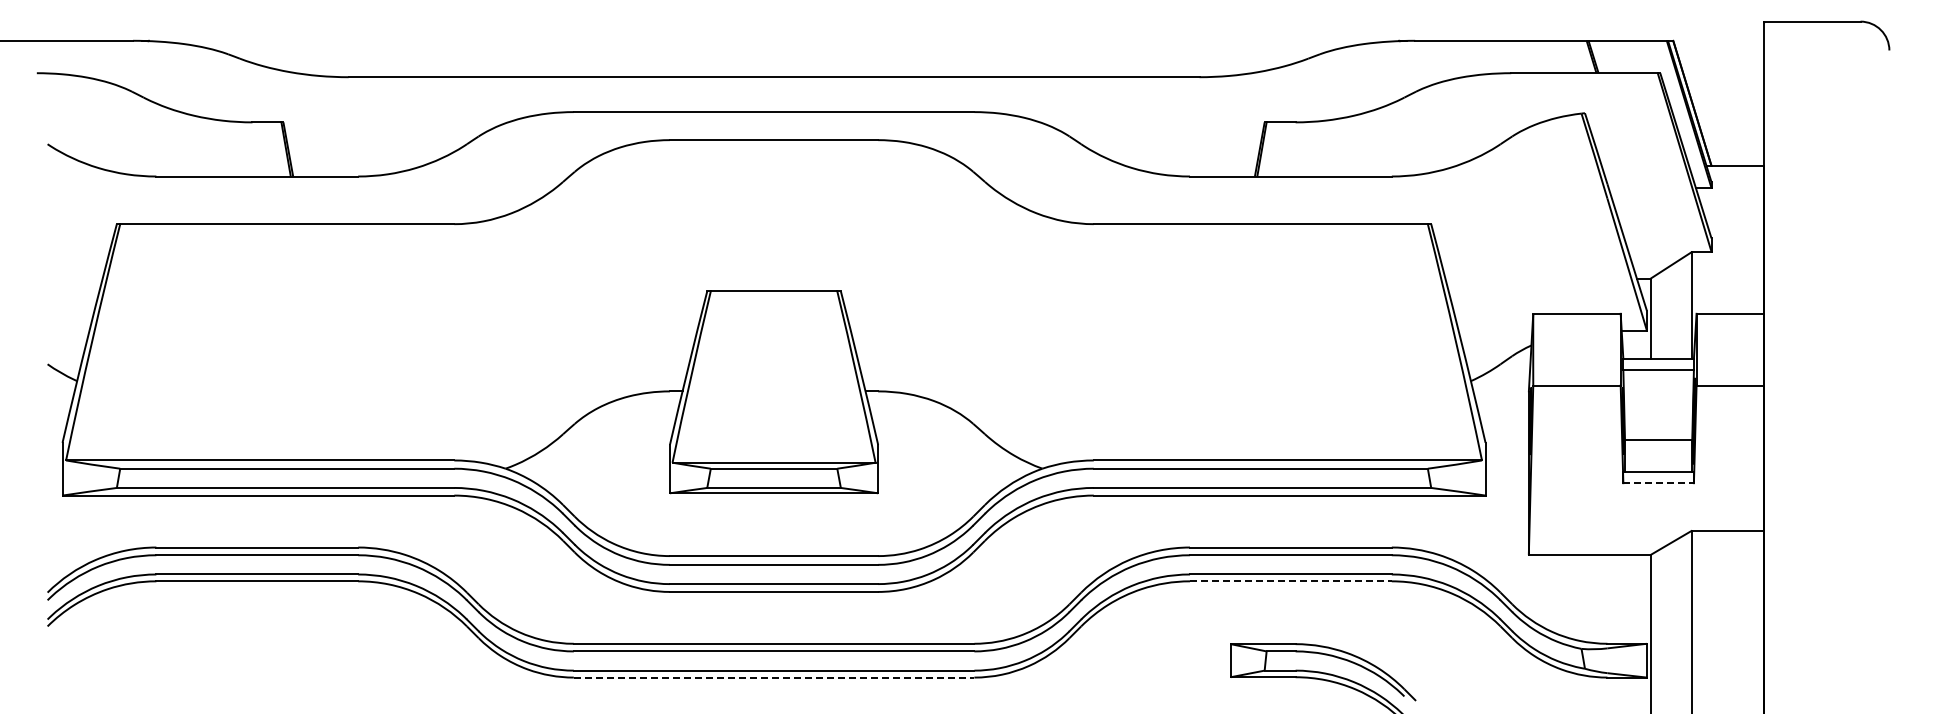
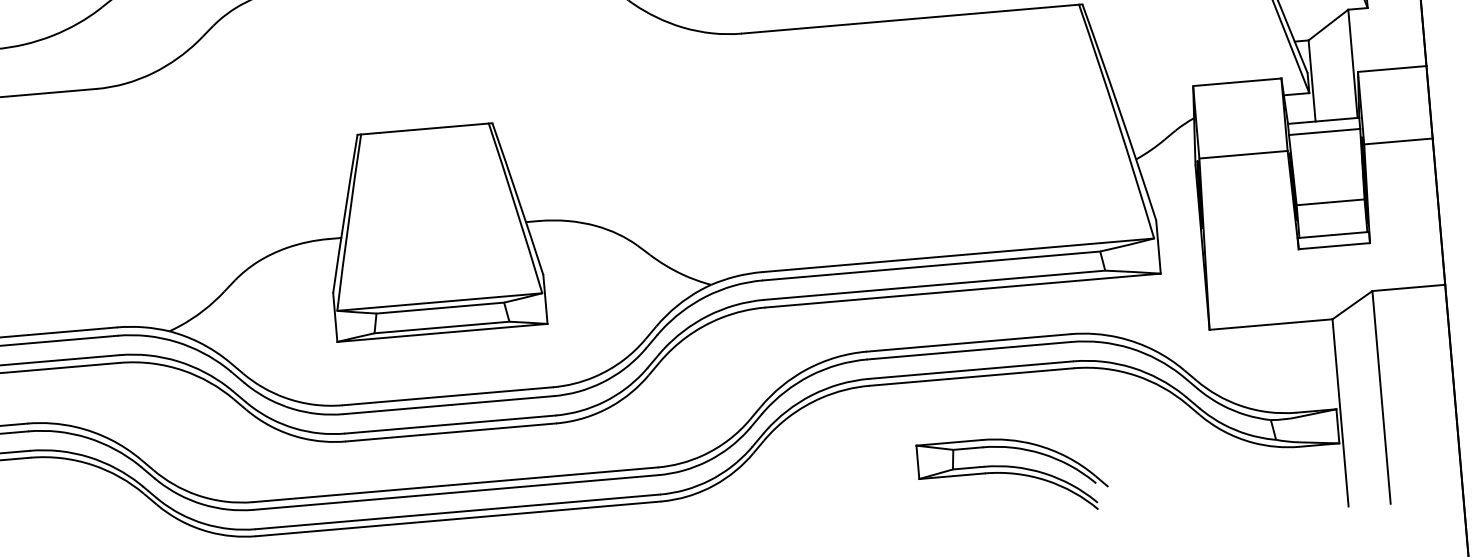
line: (1659, 483) -> (1335, 246), dashed -> solid
line: (1290, 581) -> (971, 377), dashed -> solid
line: (774, 677) -> (458, 518), dashed -> solid

